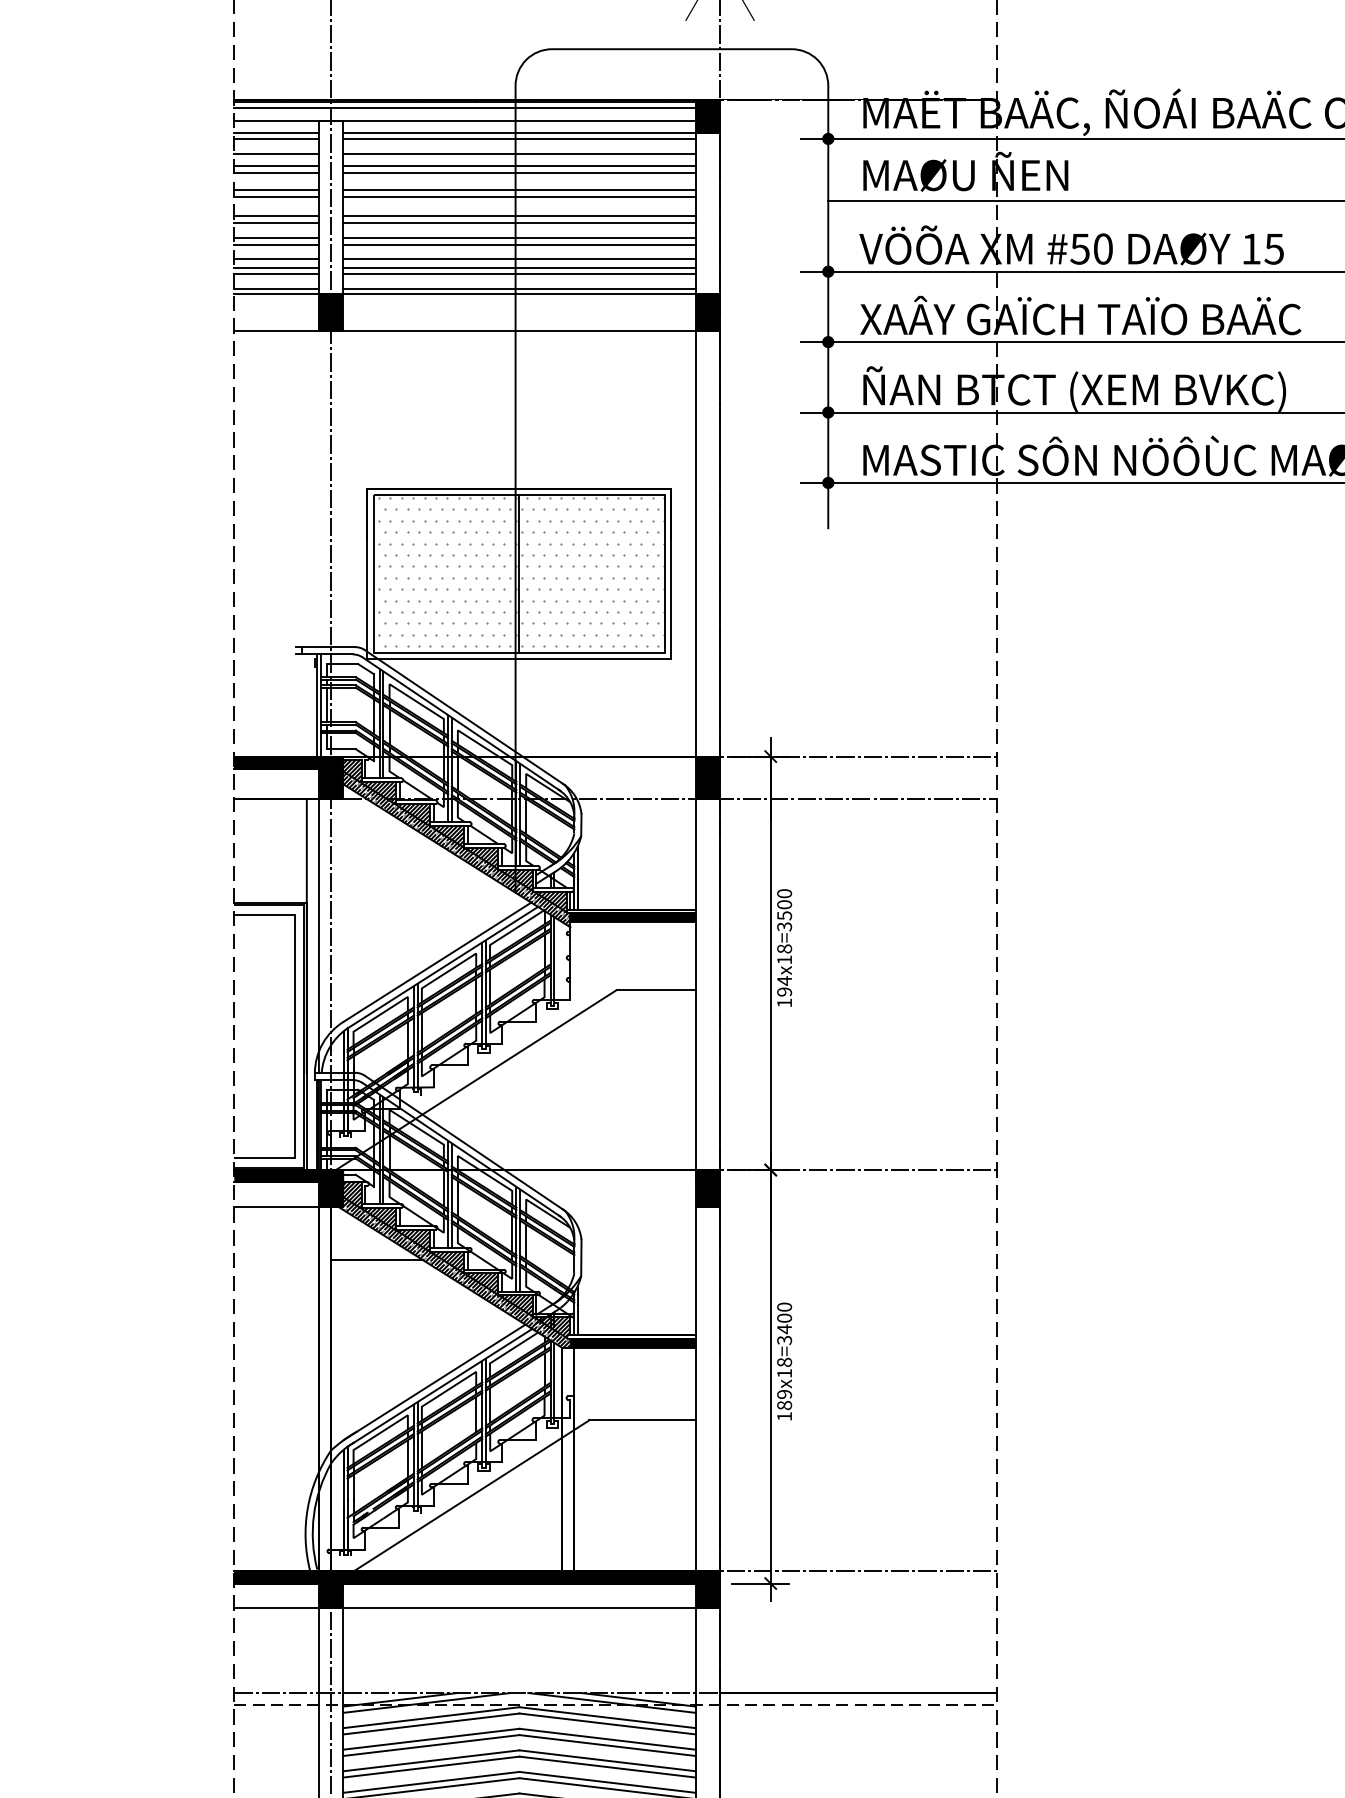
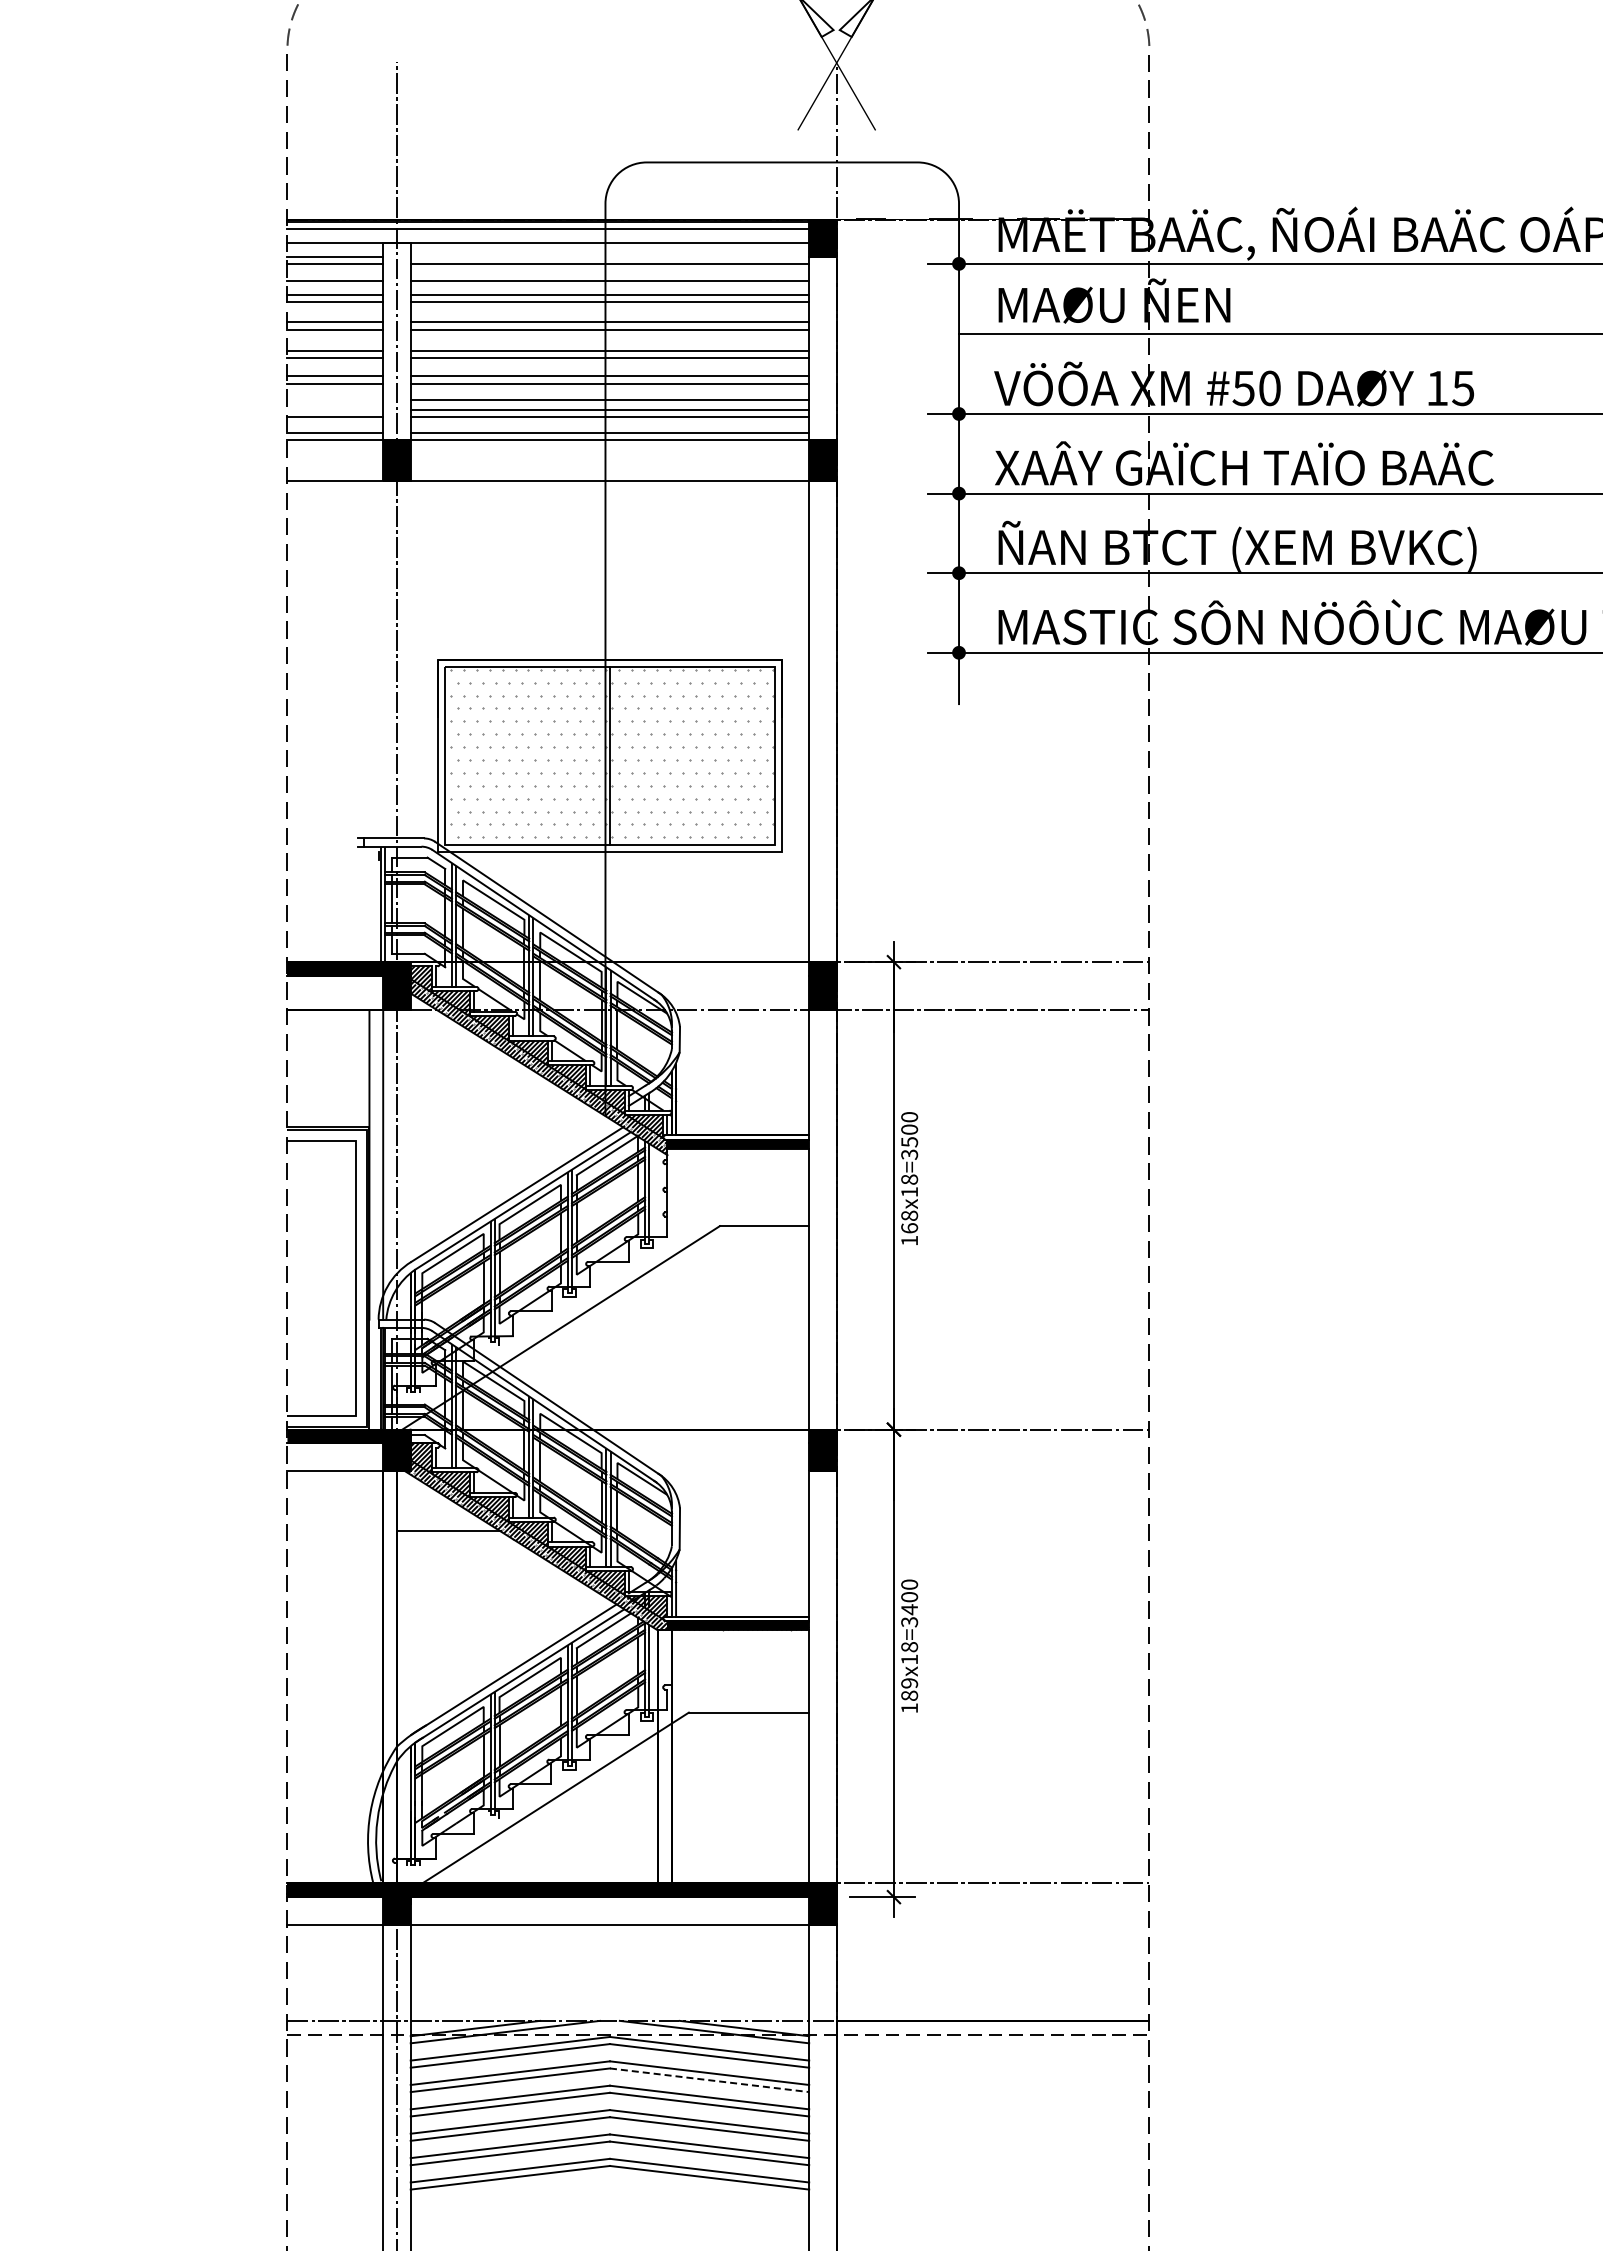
line: (519, 132) -> (609, 256), removed
line: (276, 258) -> (335, 399), removed
line: (276, 267) -> (335, 409), removed
text: (784, 985) -> (909, 1221), 194x18=3500 -> 168x18=3500
line: (608, 1745) -> (710, 2080), solid -> dashed

